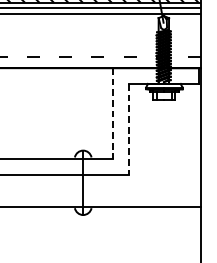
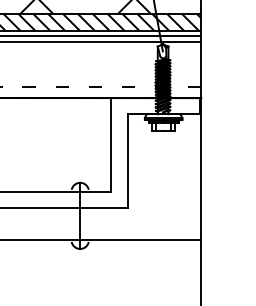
line: (113, 113) -> (111, 144), dashed -> solid
line: (129, 129) -> (127, 161), dashed -> solid

